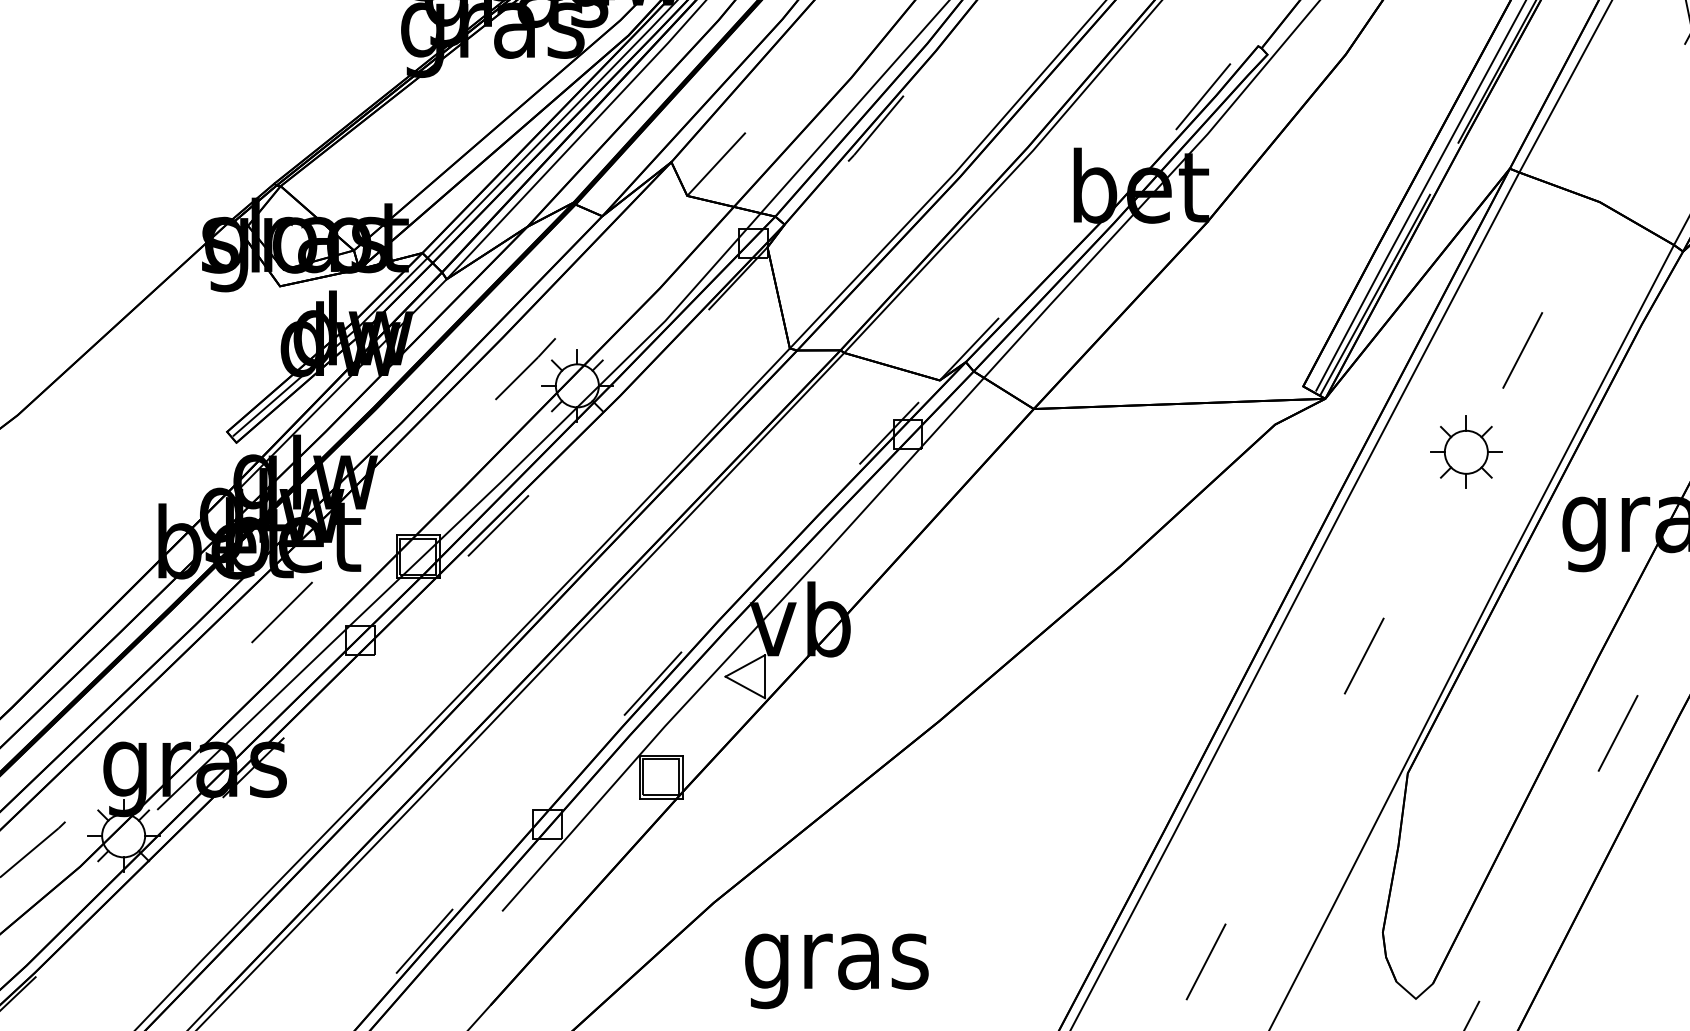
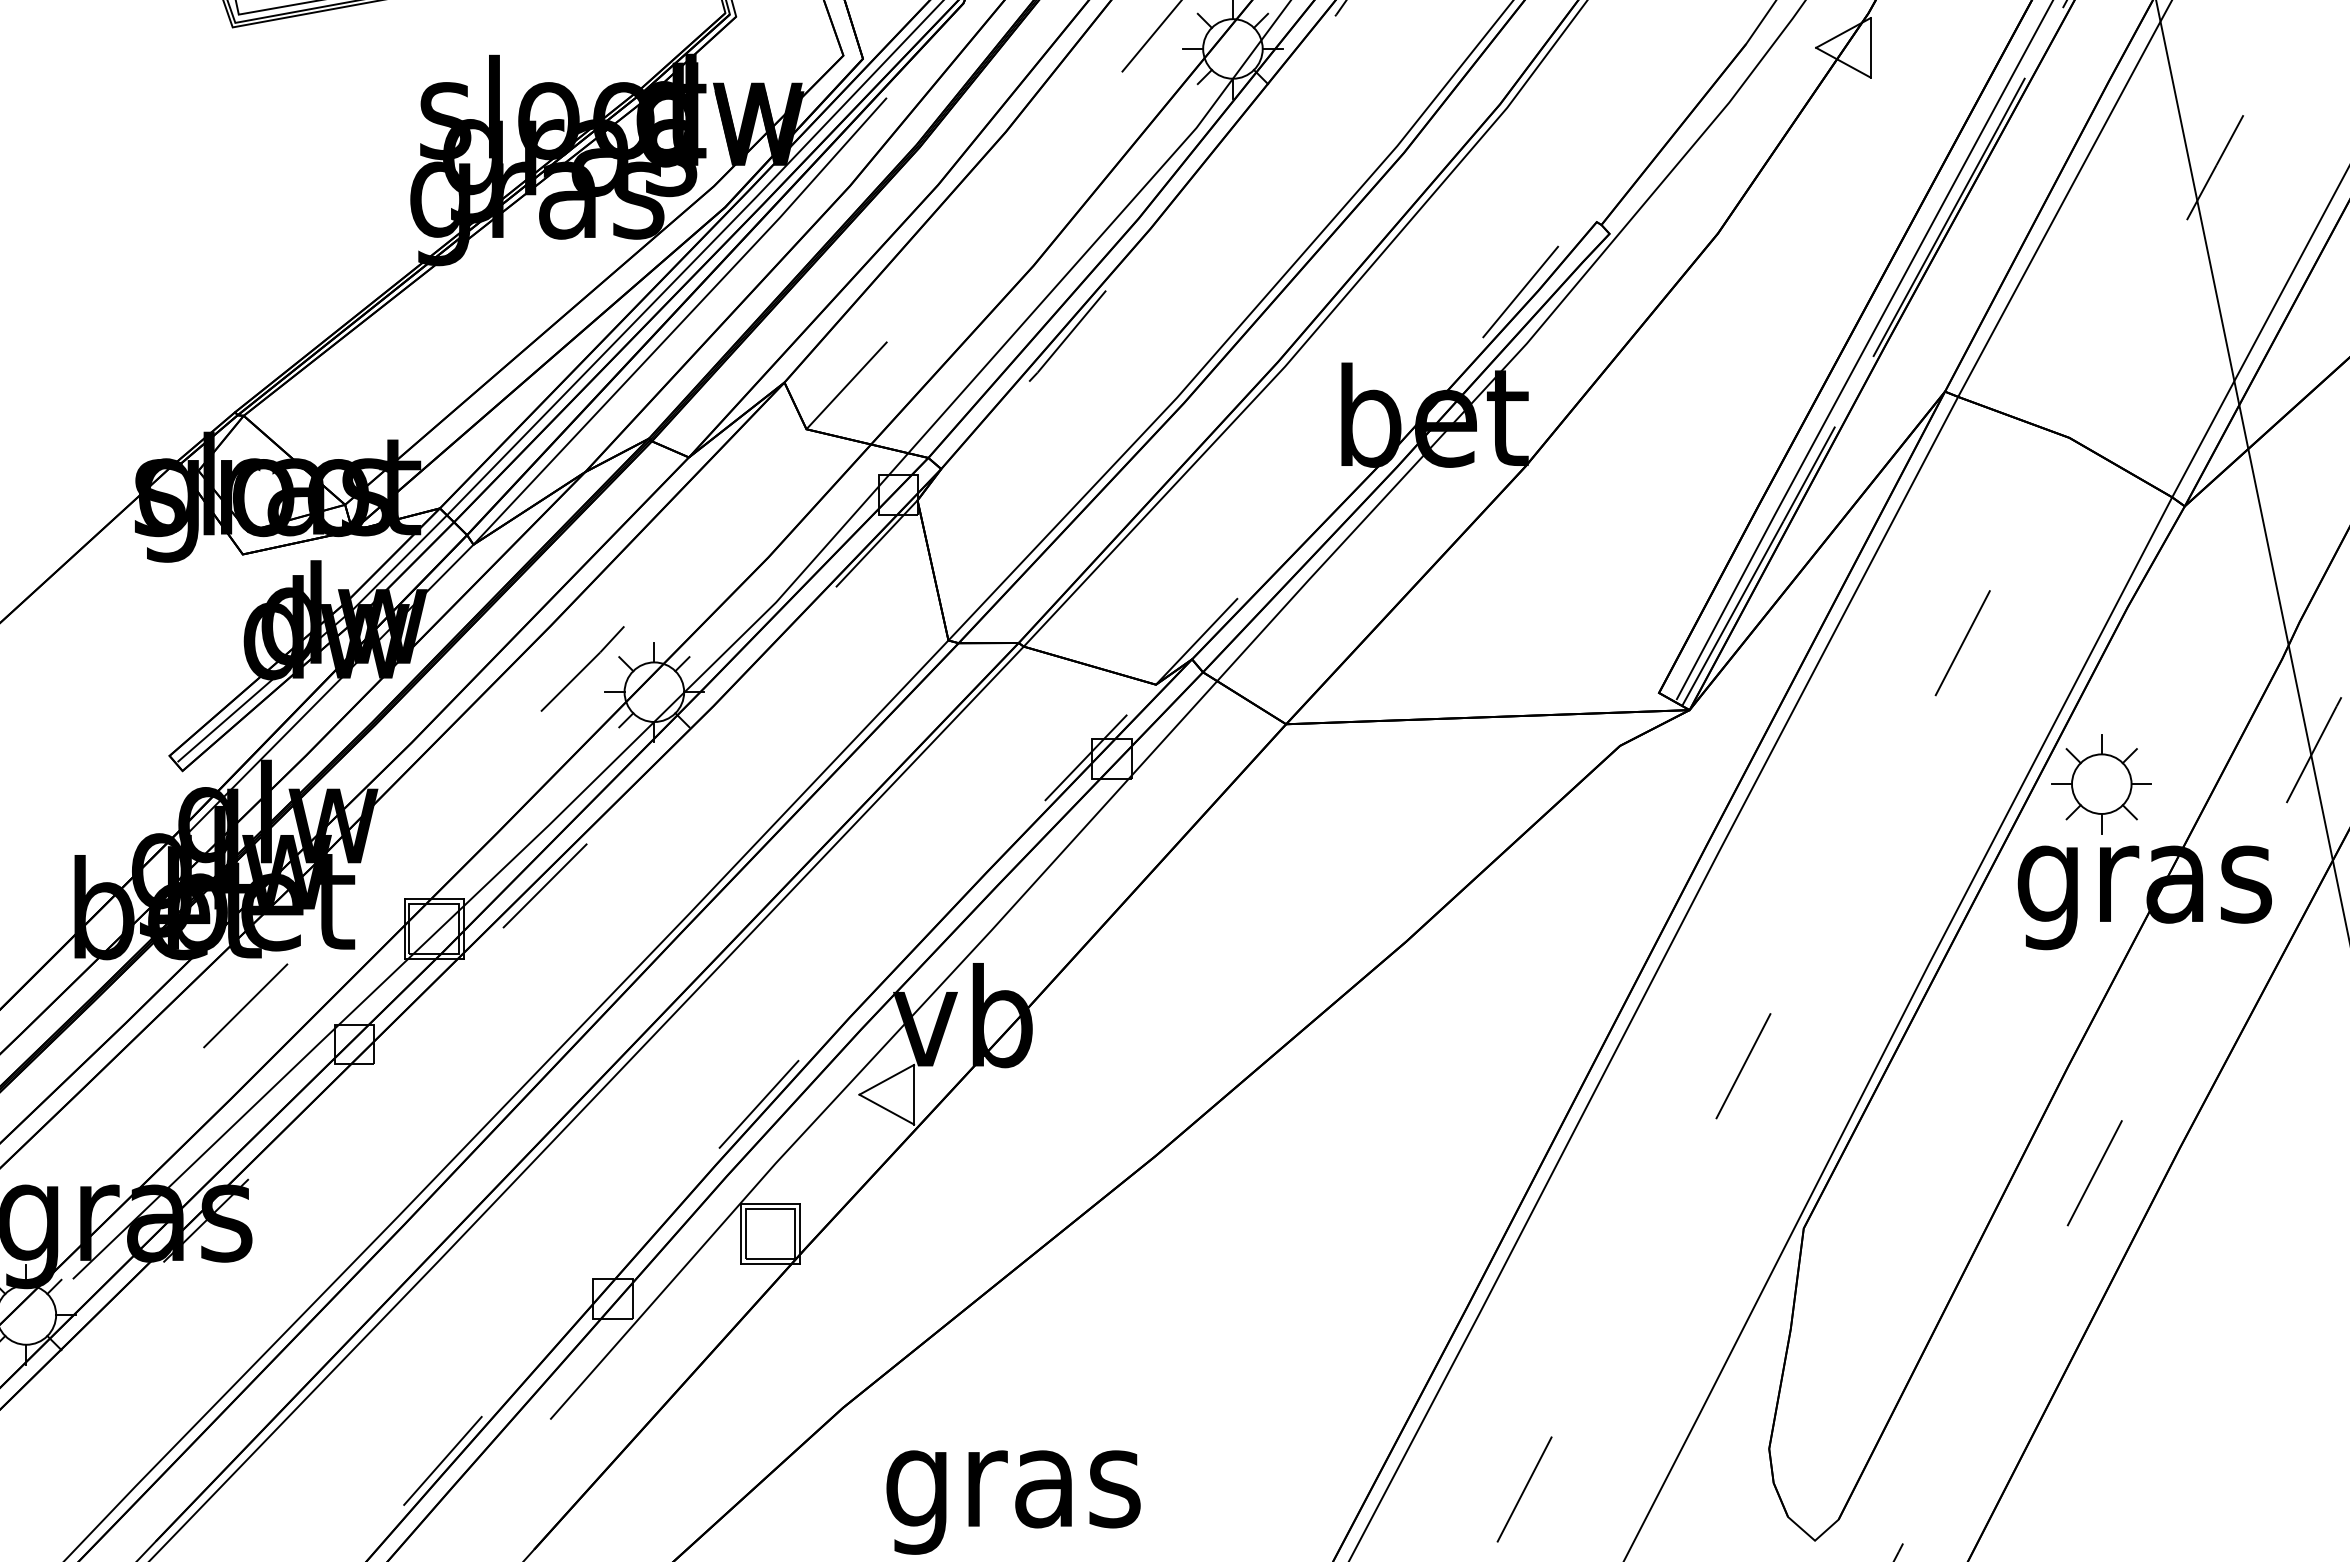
part: (1466, 452) -> (2101, 784), moved

